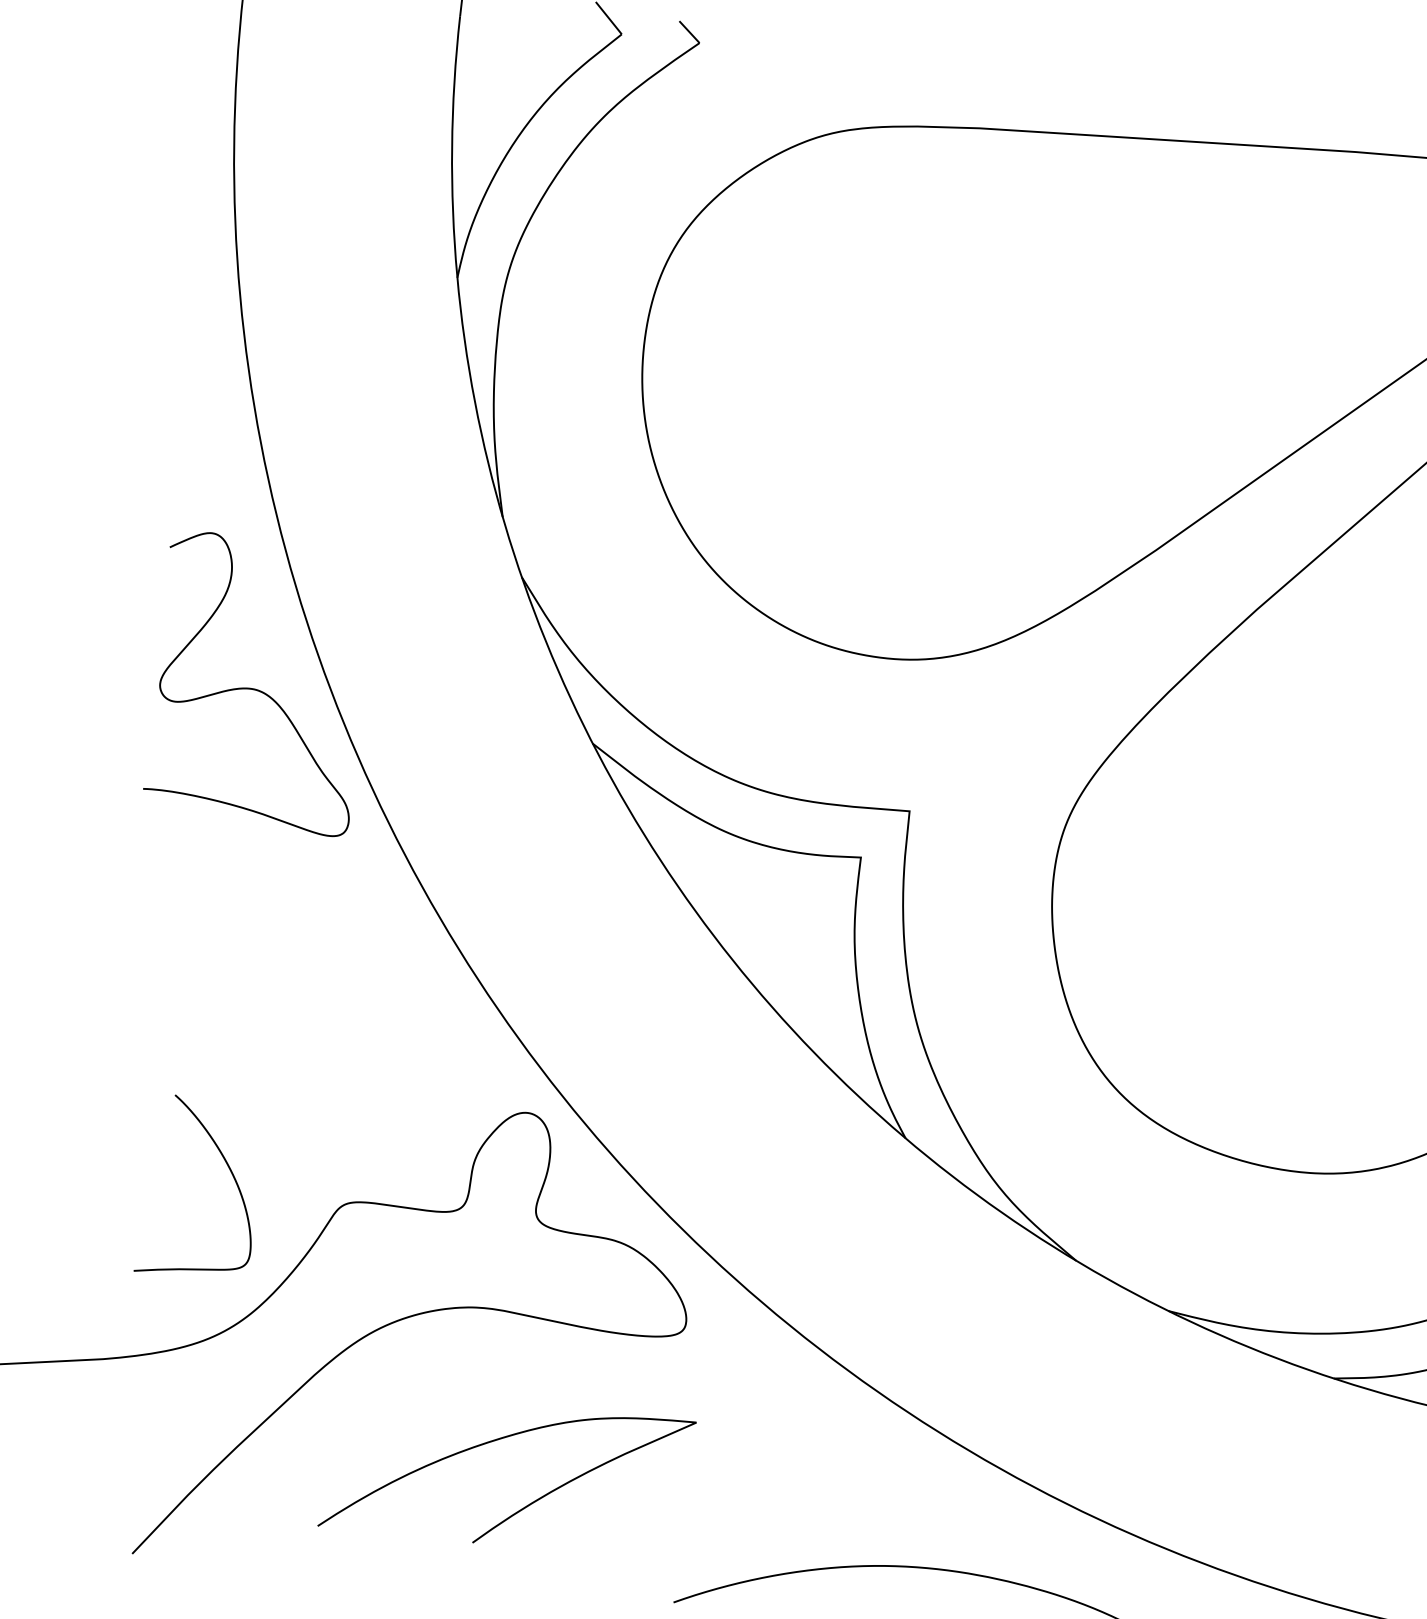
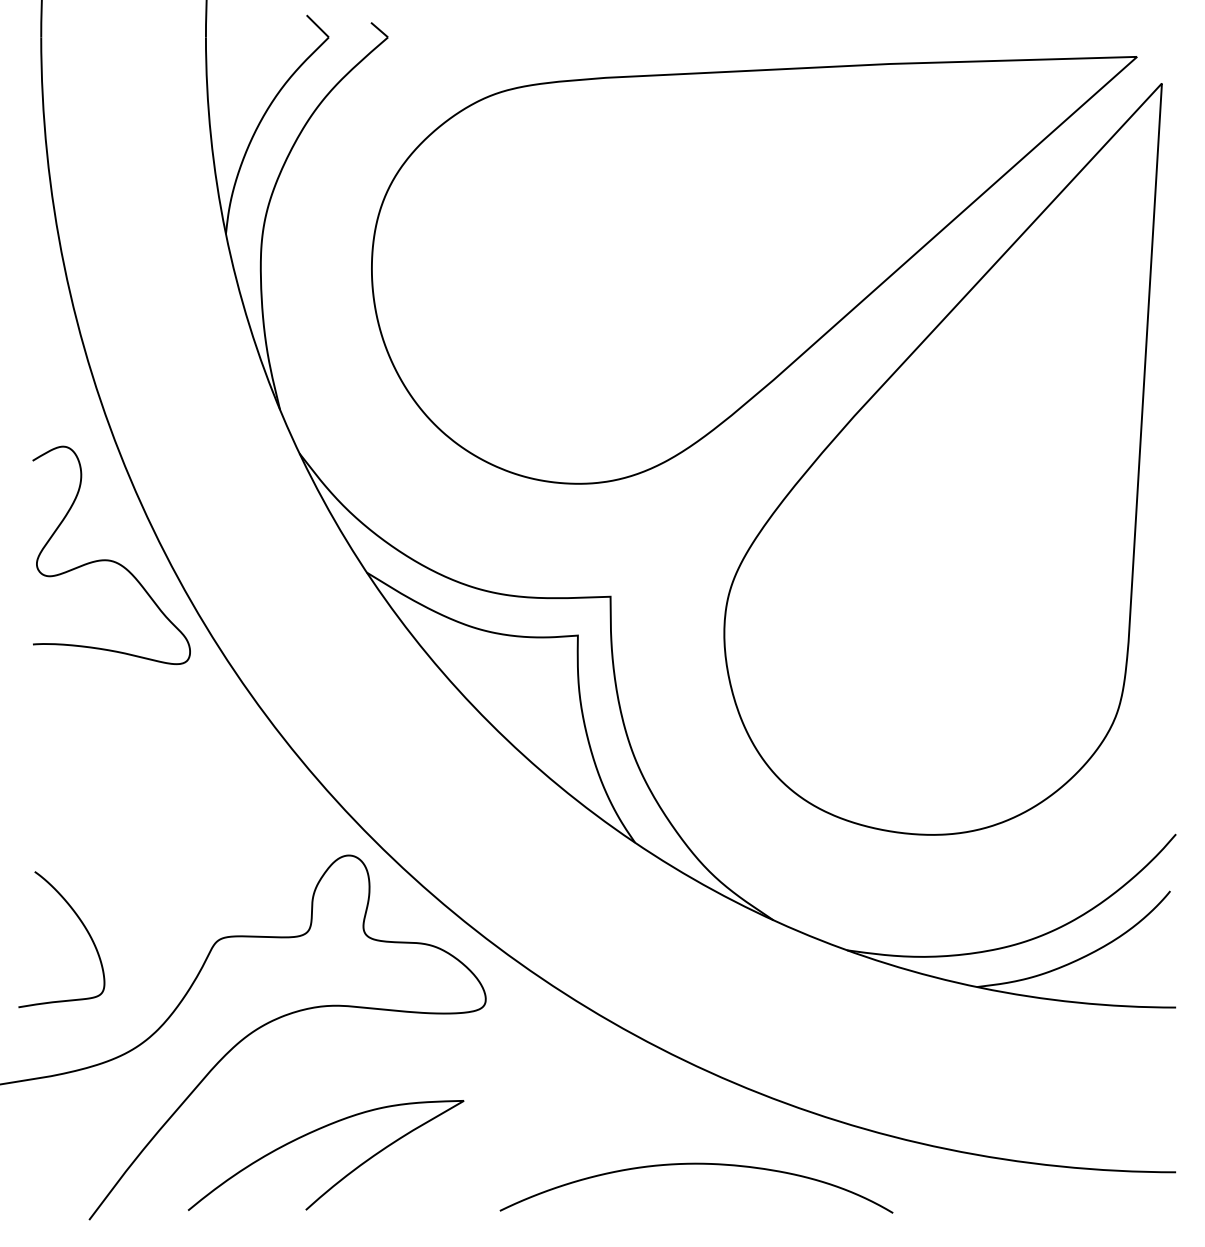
curve: (232, 1176) -> (84, 928), moved
curve: (498, 1441) -> (316, 1131), moved

